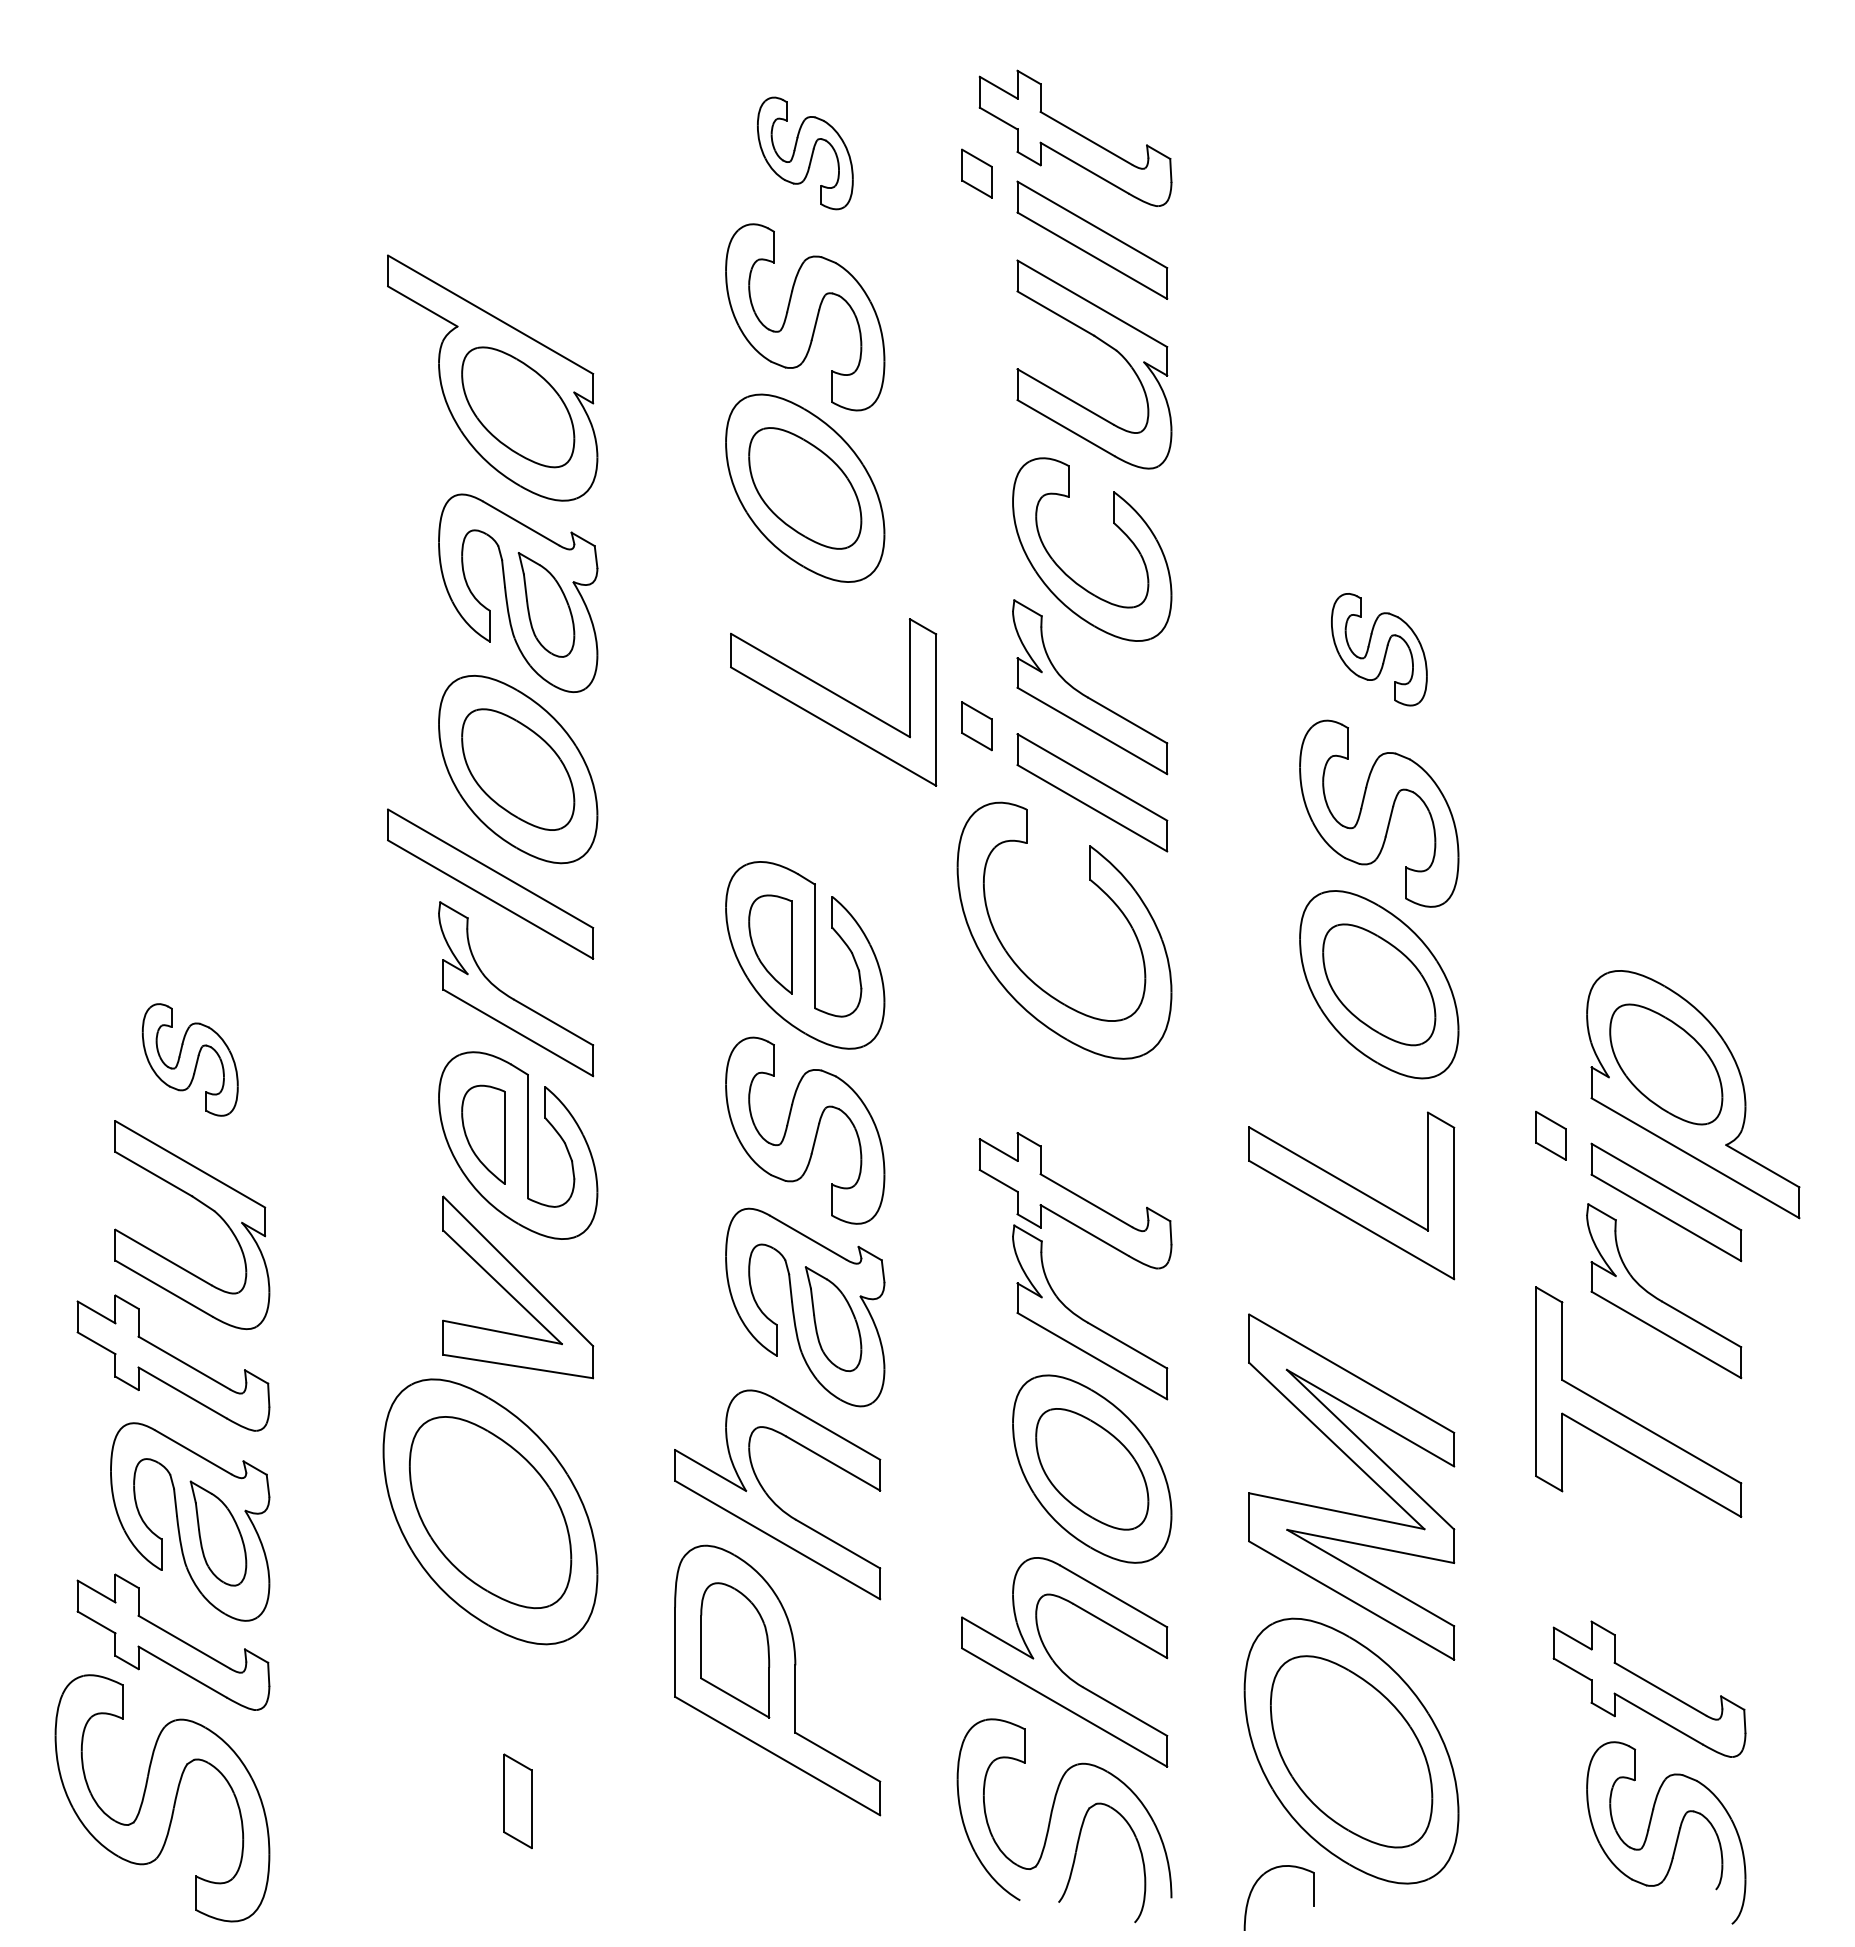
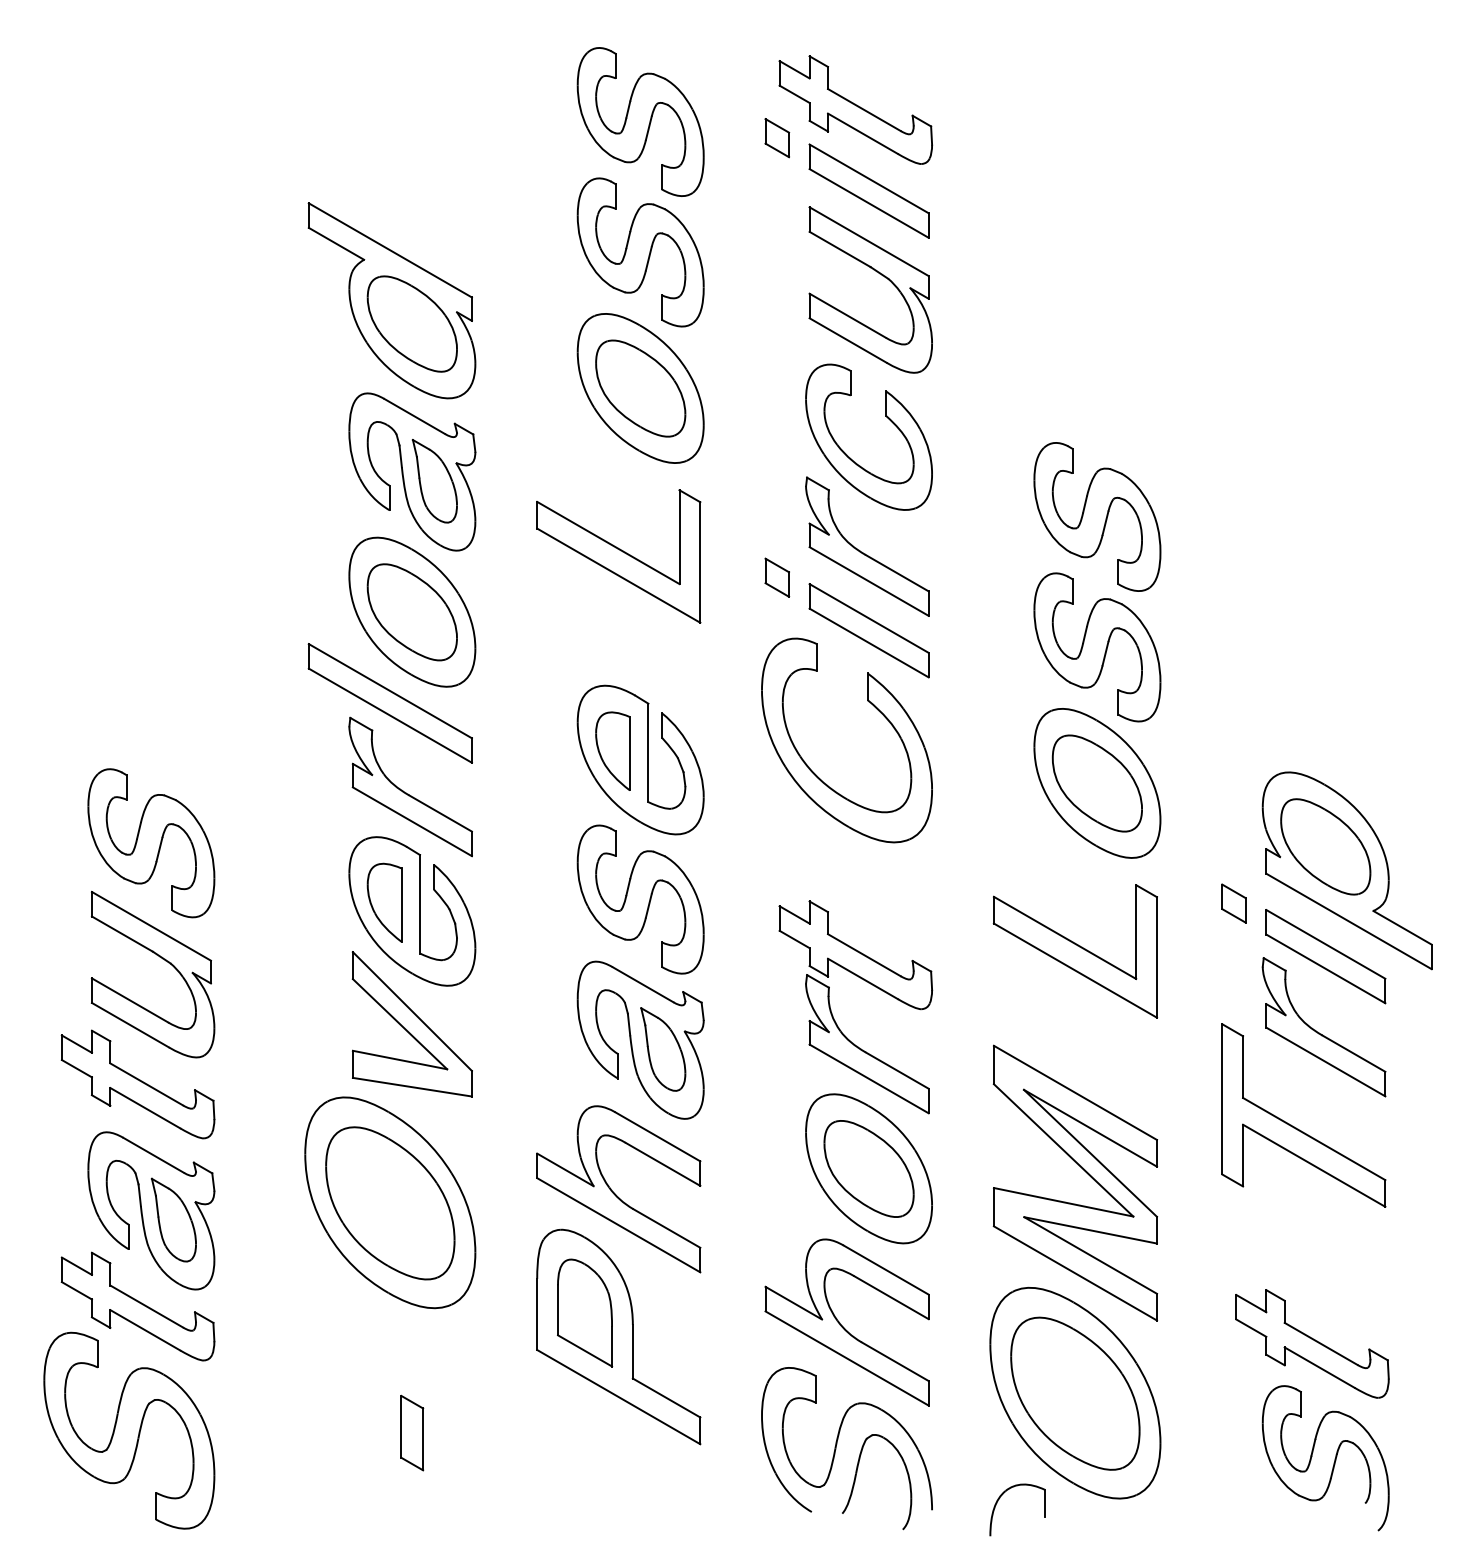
part: (805, 153) -> (640, 122), size x1.67
part: (1379, 649) -> (1097, 516), size x1.67
part: (833, 702) -> (618, 556), moved
part: (190, 1059) -> (151, 842), size x1.67

